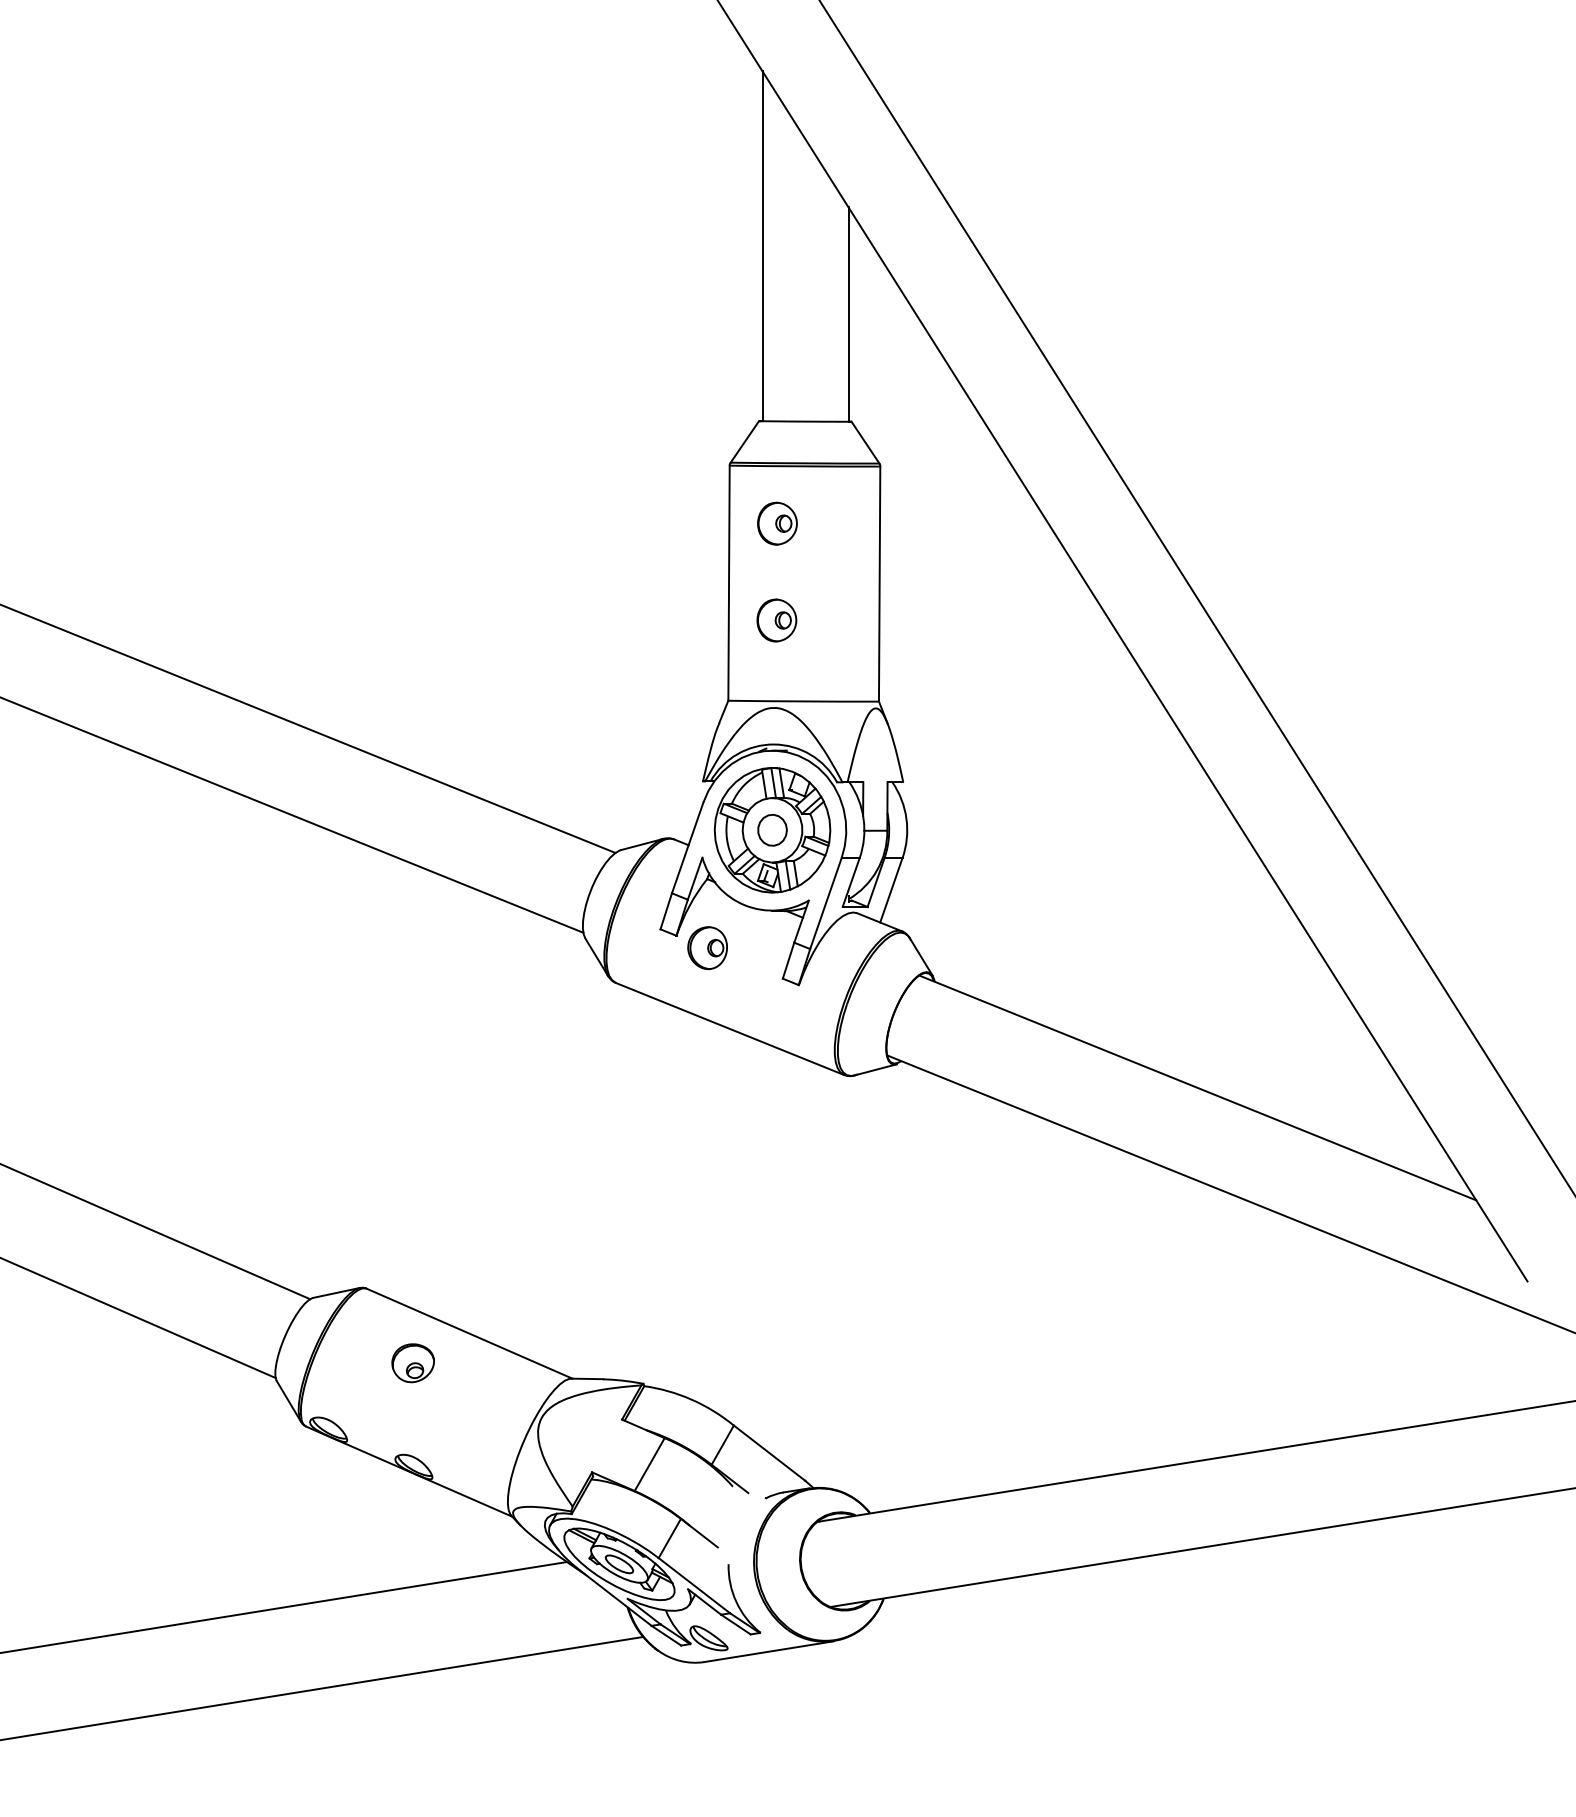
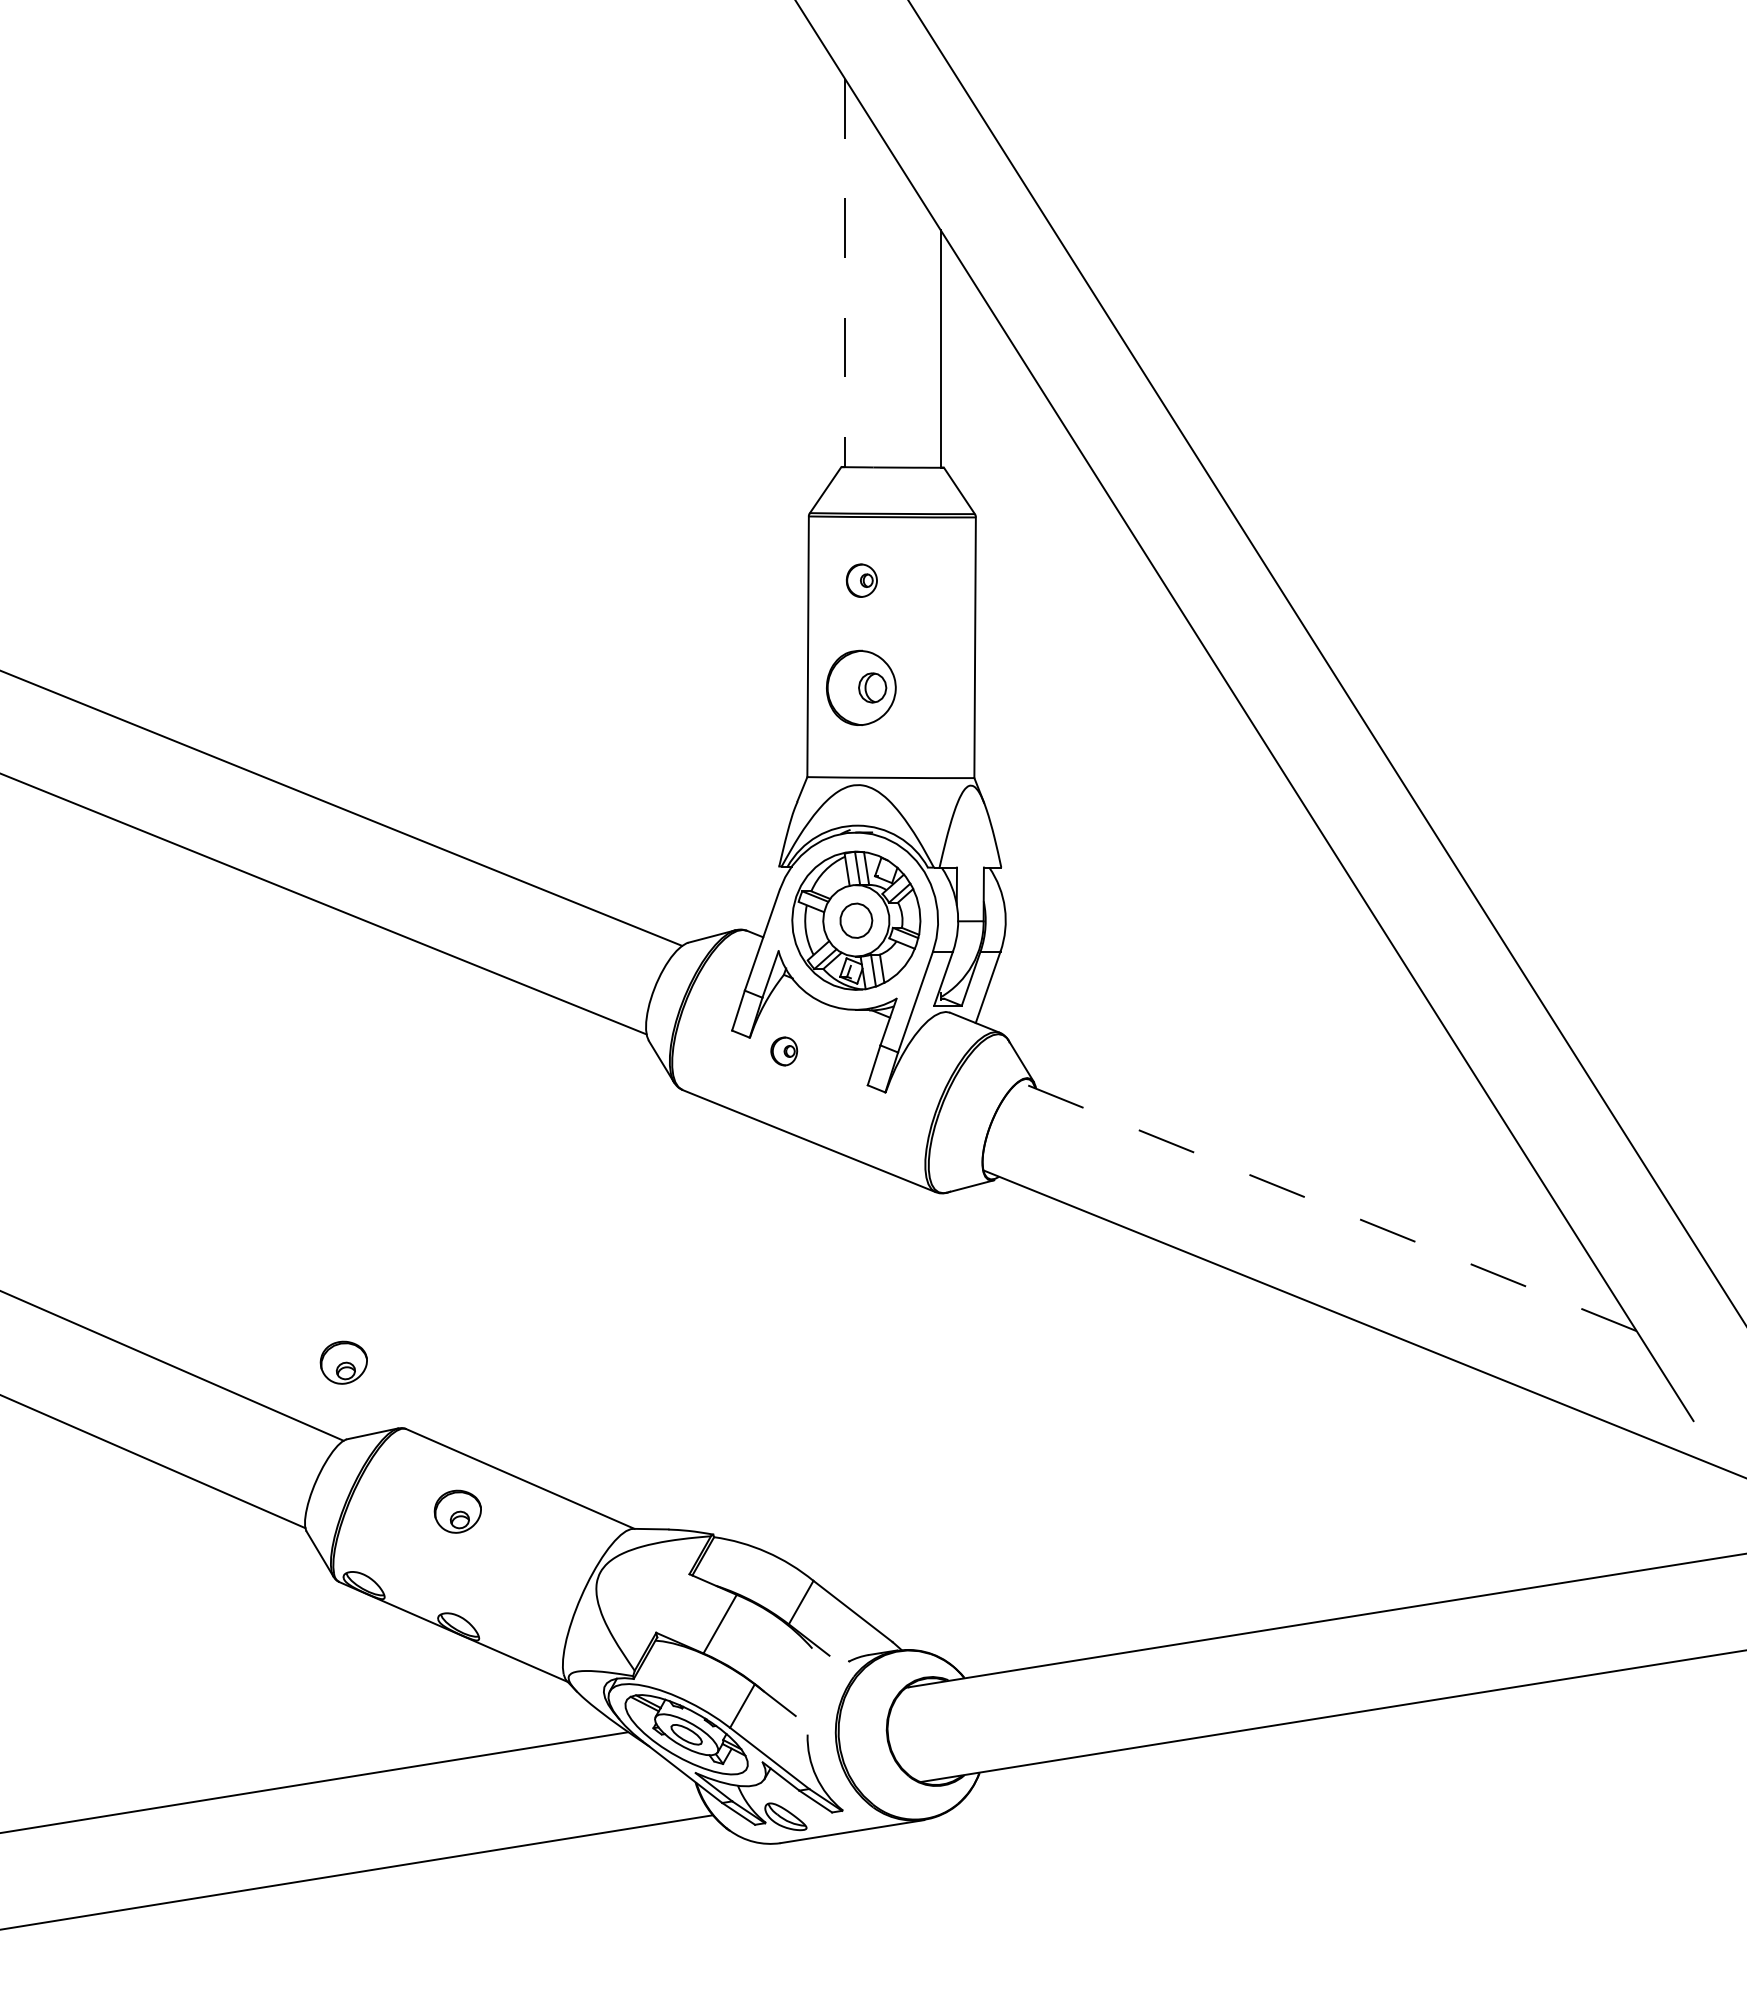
line: (762, 246) -> (845, 273), solid -> dashed
part: (777, 523) -> (861, 580), size x0.7
part: (776, 620) -> (860, 688), size x1.6
part: (706, 948) -> (783, 1051), size x0.6
line: (1197, 1087) -> (1327, 1206), solid -> dashed
part: (310, 1228) -> (343, 1362), added

